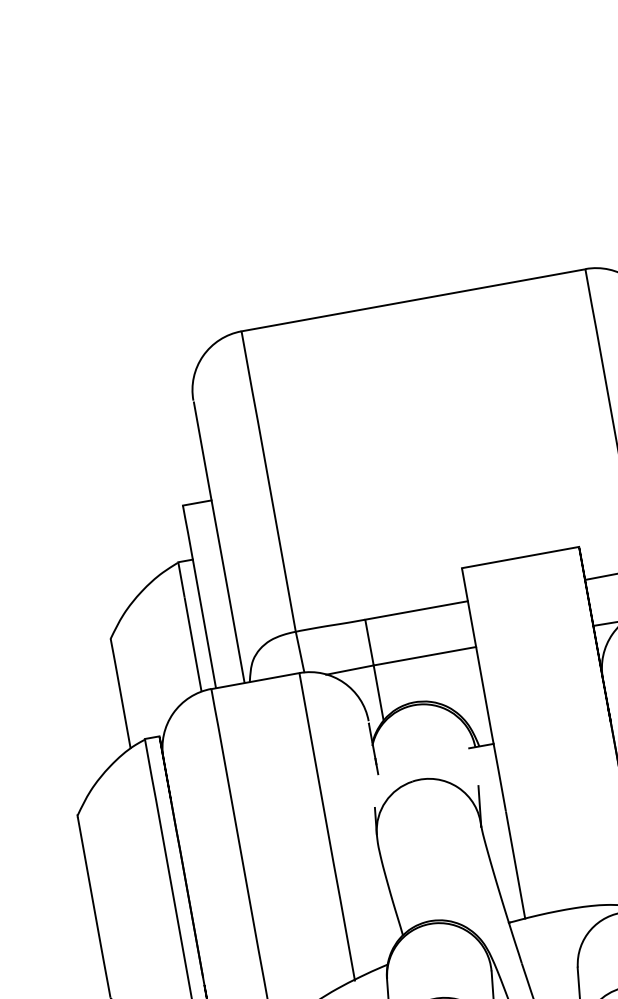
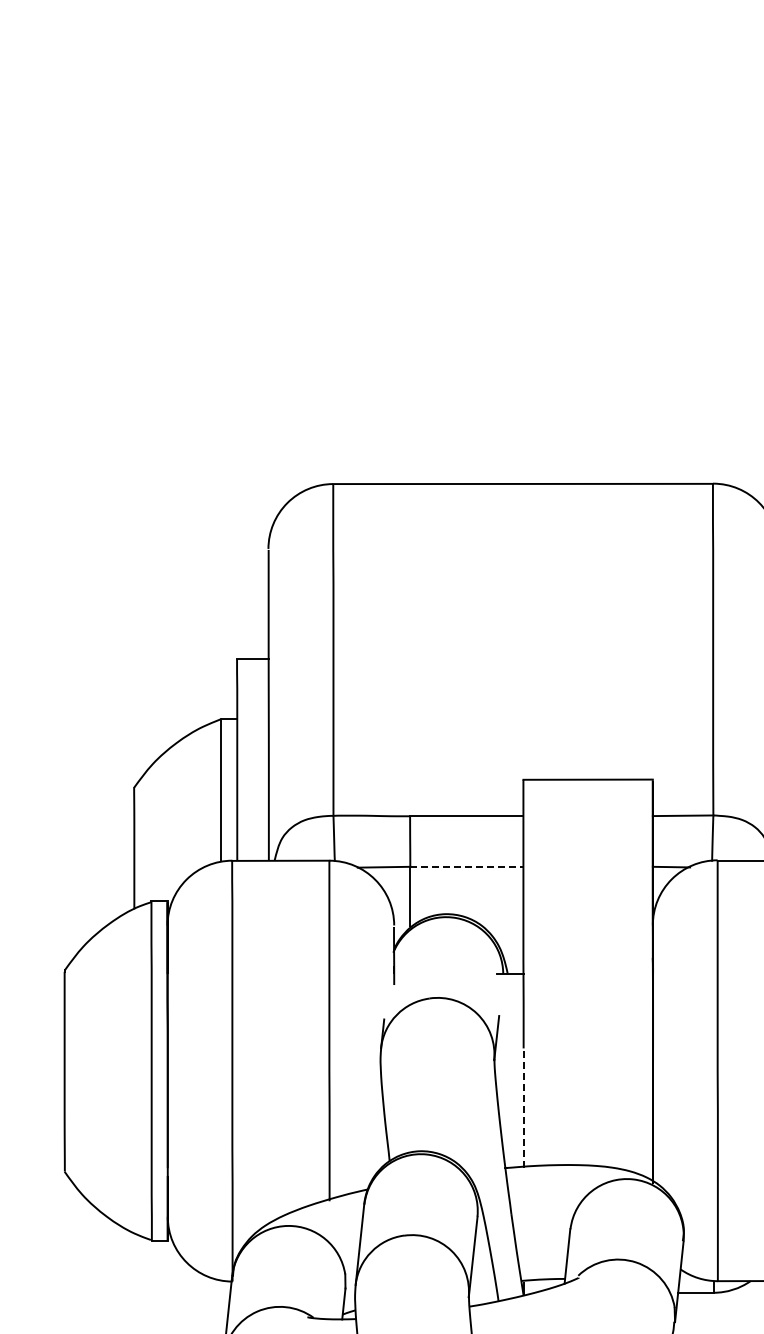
line: (424, 655) -> (466, 866), solid -> dashed
line: (515, 864) -> (523, 1107), solid -> dashed

